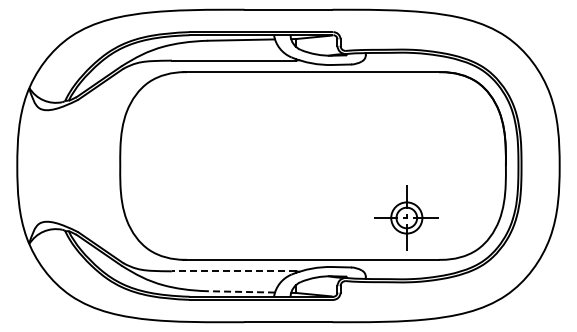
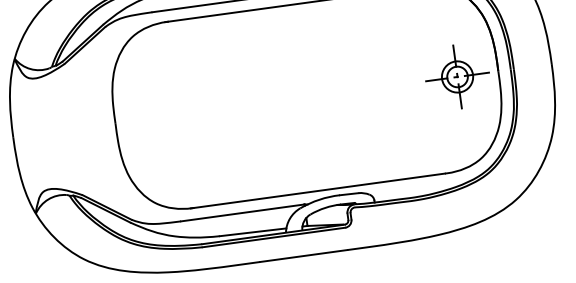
part: (406, 217) -> (457, 76), moved
line: (233, 271) -> (242, 213), dashed -> solid
line: (241, 291) -> (252, 231), dashed -> solid

